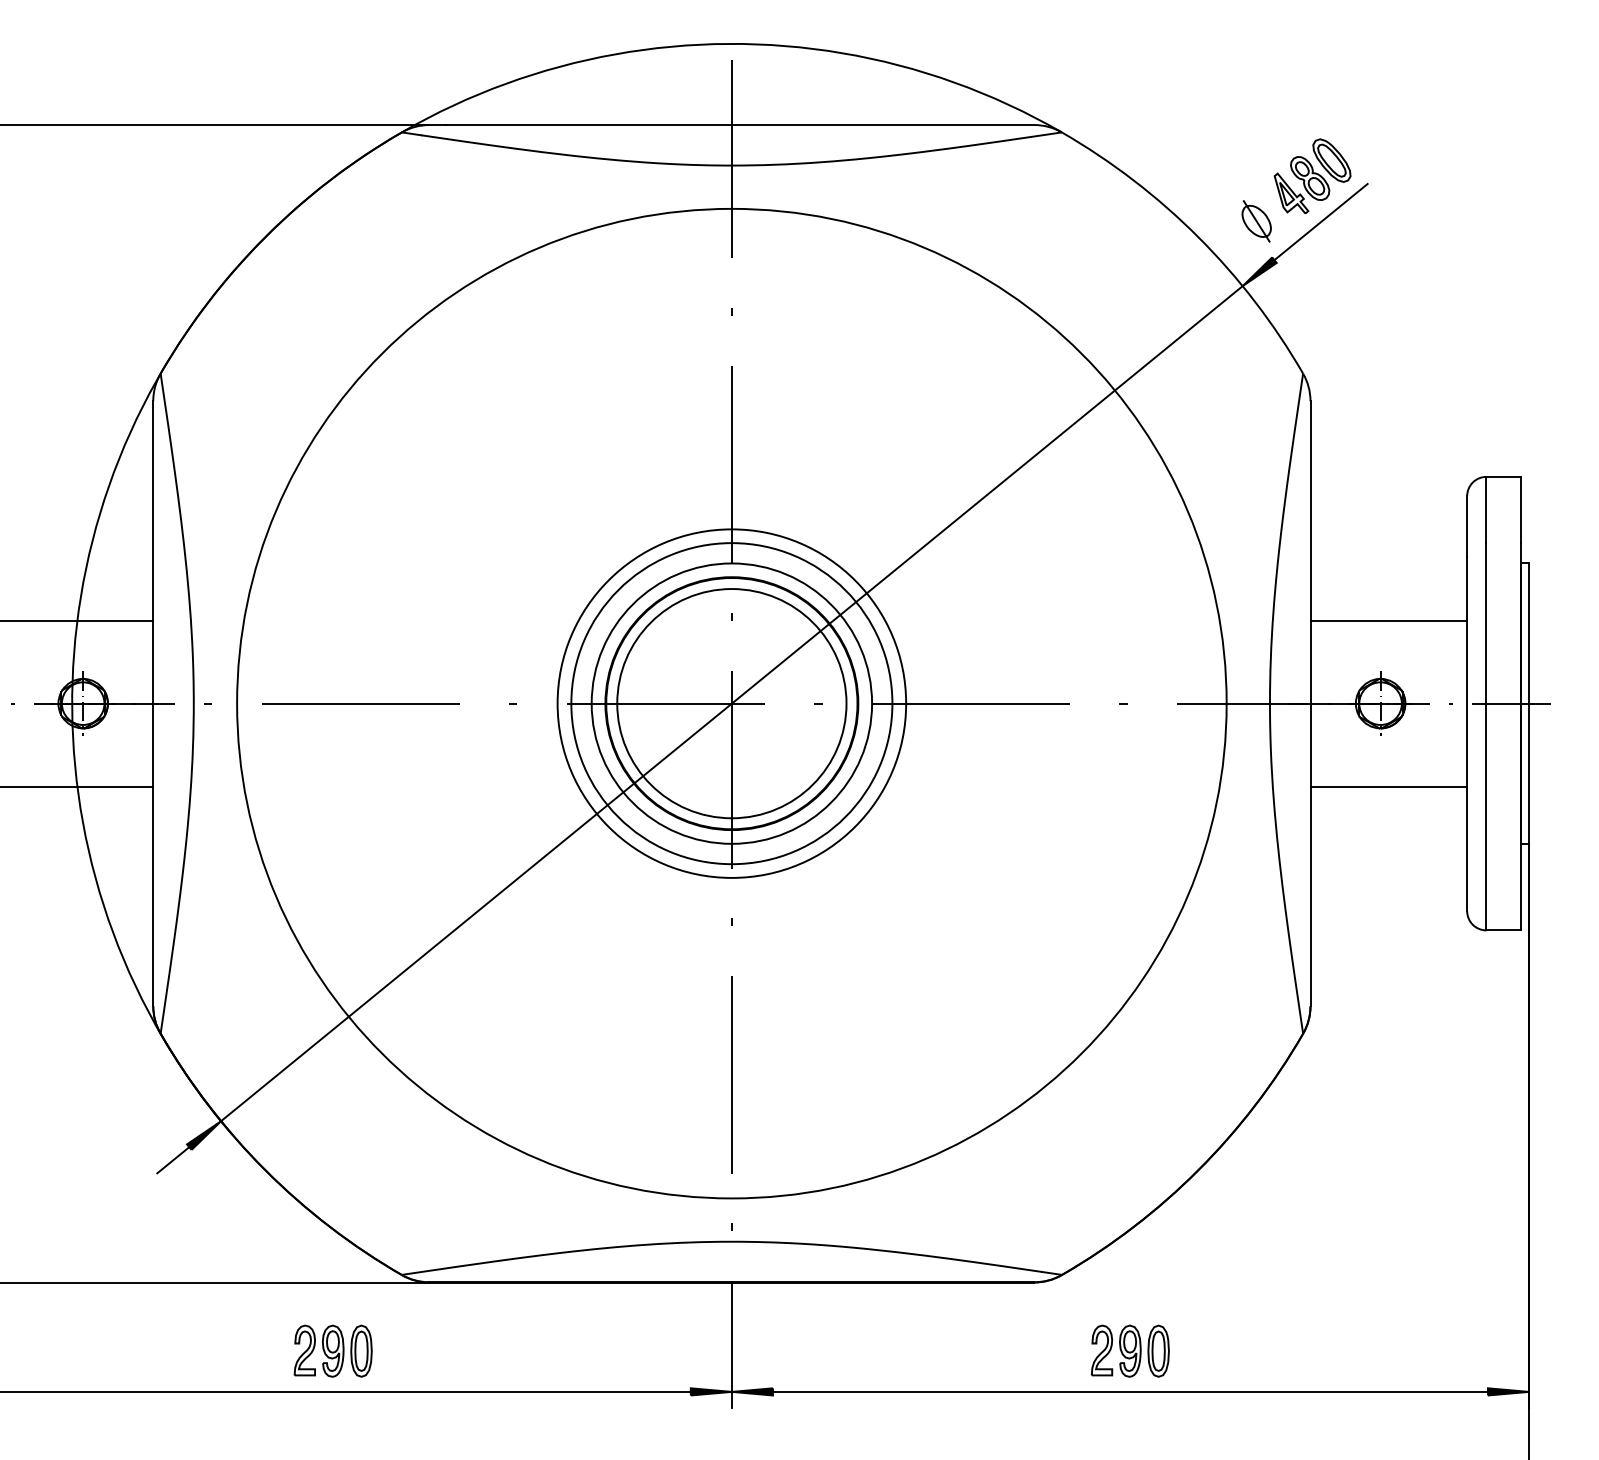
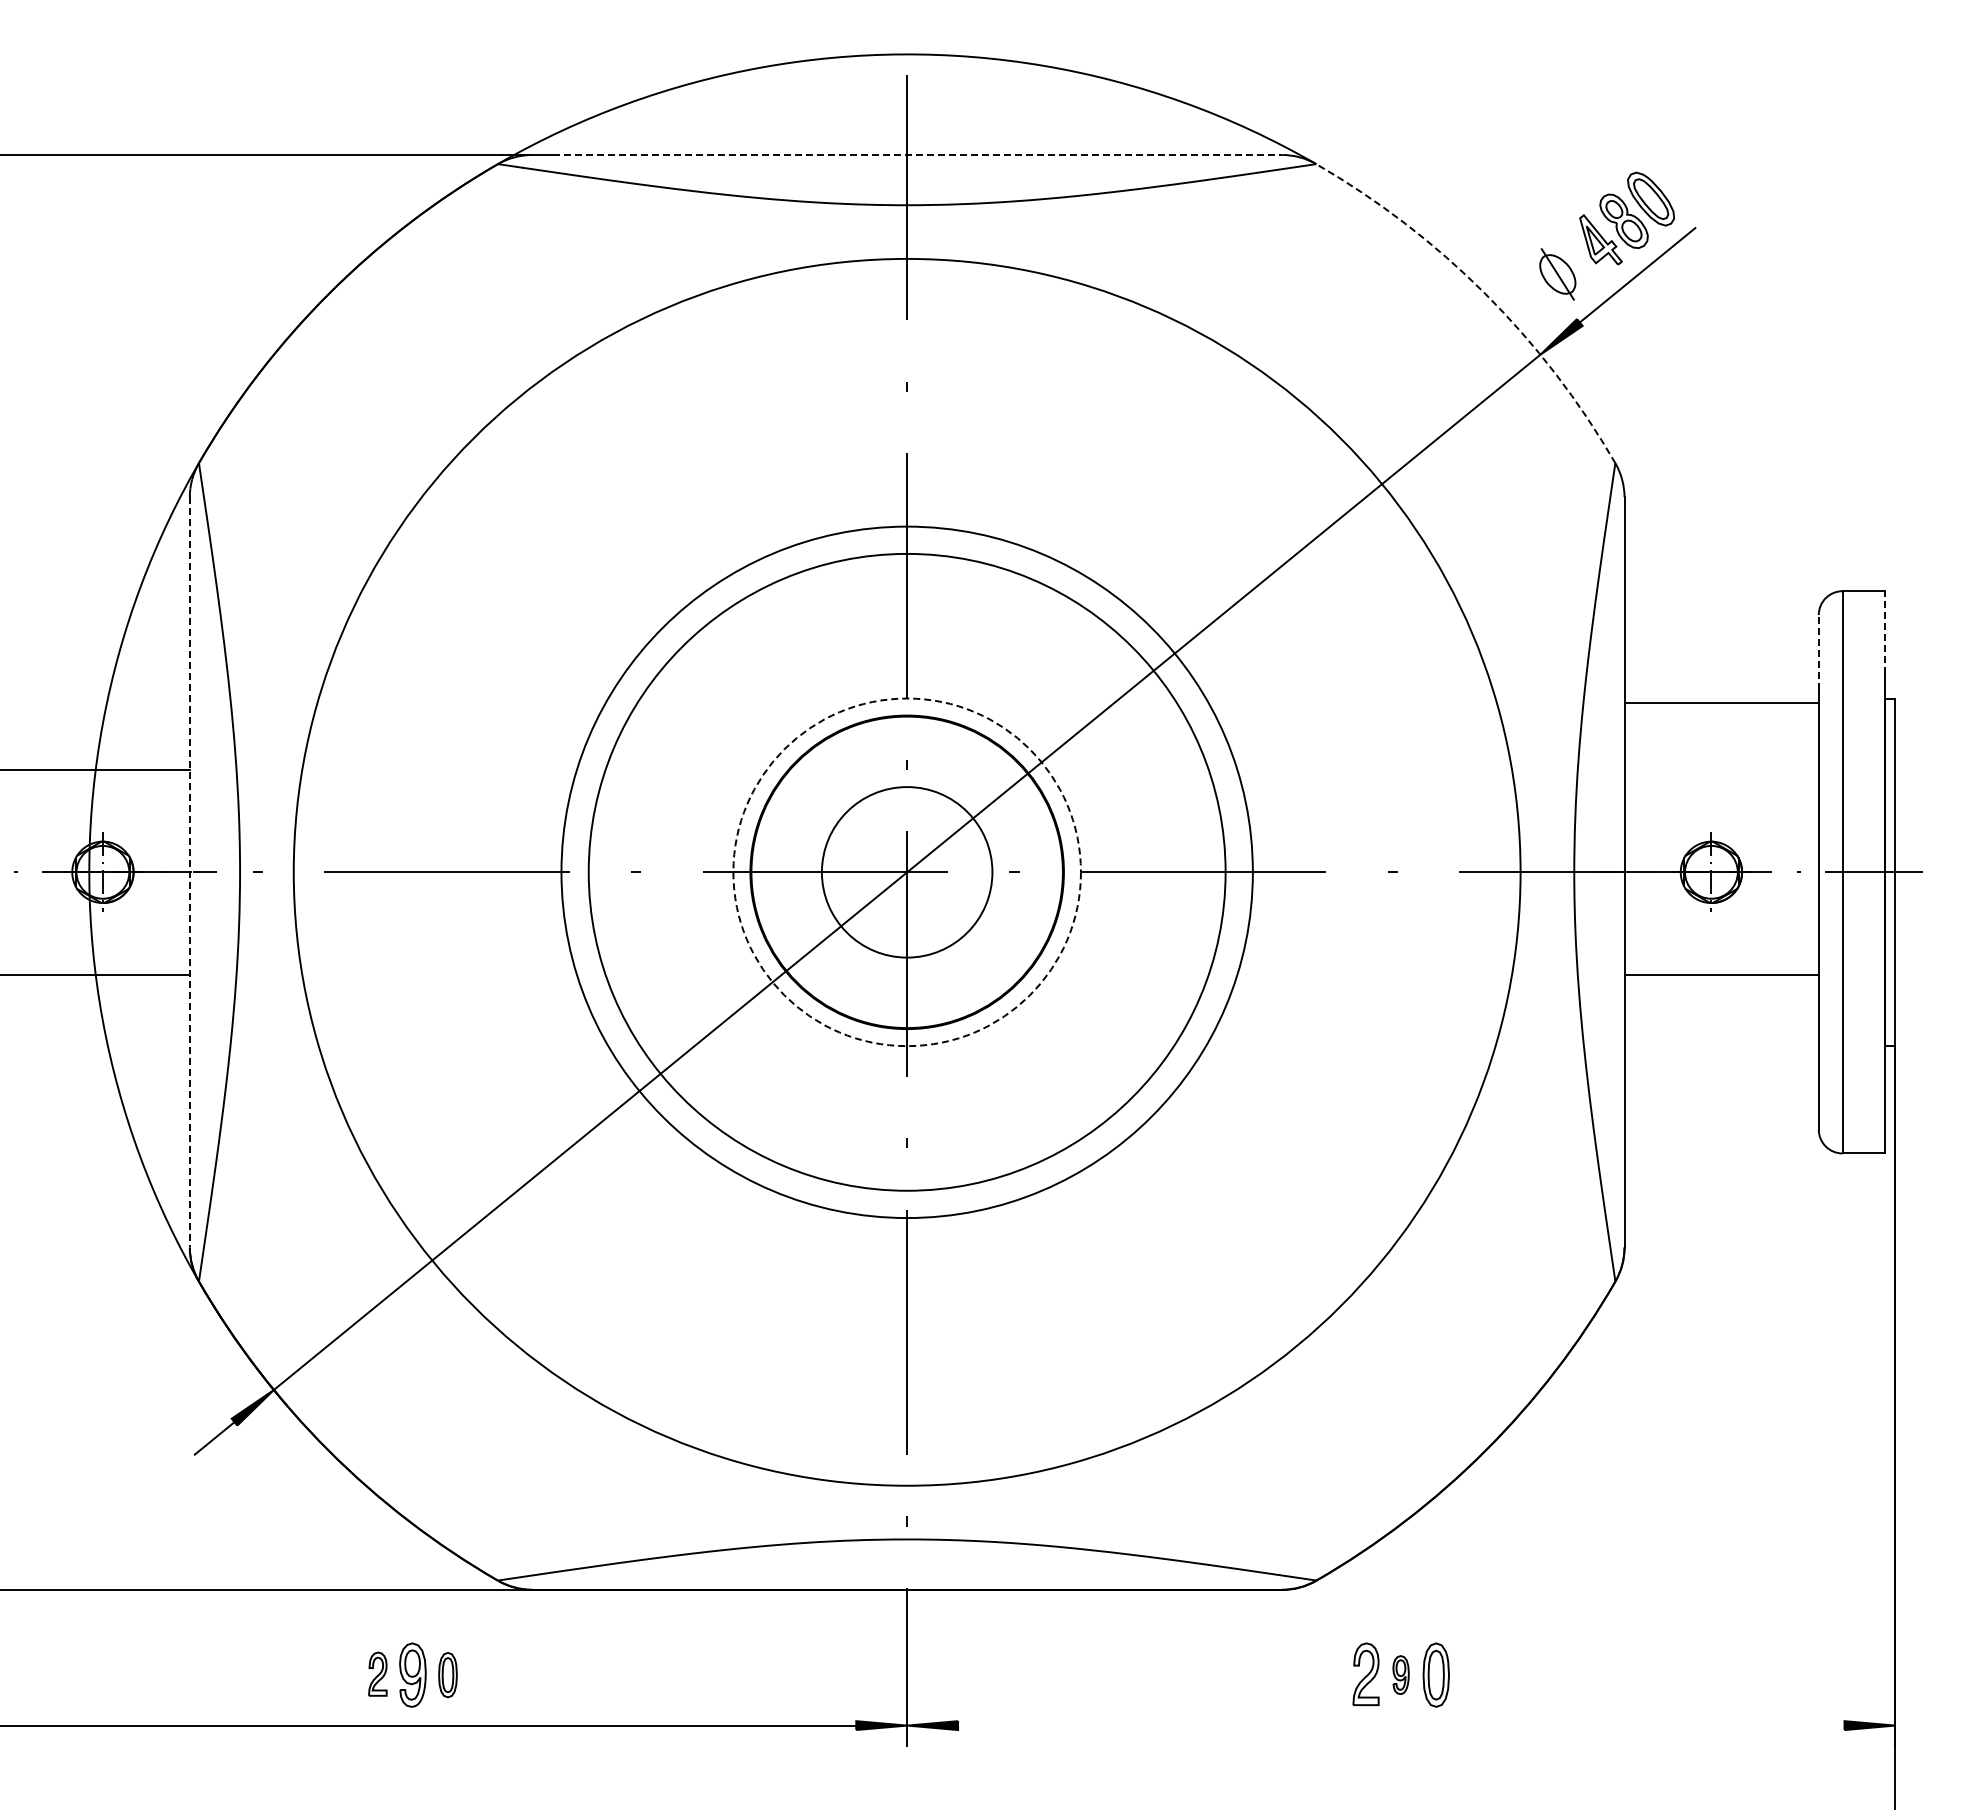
line: (740, 125) -> (917, 155), solid -> dashed
arc: (1198, 237) -> (1485, 294), solid -> dashed
line: (1521, 509) -> (1885, 631), solid -> dashed
line: (1466, 526) -> (1818, 652), solid -> dashed
line: (1388, 620) -> (1721, 702), moved
line: (153, 703) -> (189, 872), solid -> dashed
circle: (731, 703) -> (906, 872), solid -> dashed
circle: (732, 703) -> (907, 872), size x0.6
circle: (732, 703) -> (907, 872), size x1.6
circle: (732, 703) -> (907, 872), size x1.6
part: (304, 1349) -> (377, 1673), size x0.7
part: (361, 1350) -> (447, 1674), size x0.7
part: (1129, 1350) -> (1400, 1674), size x0.6
line: (1130, 1391) -> (1401, 1725), removed

